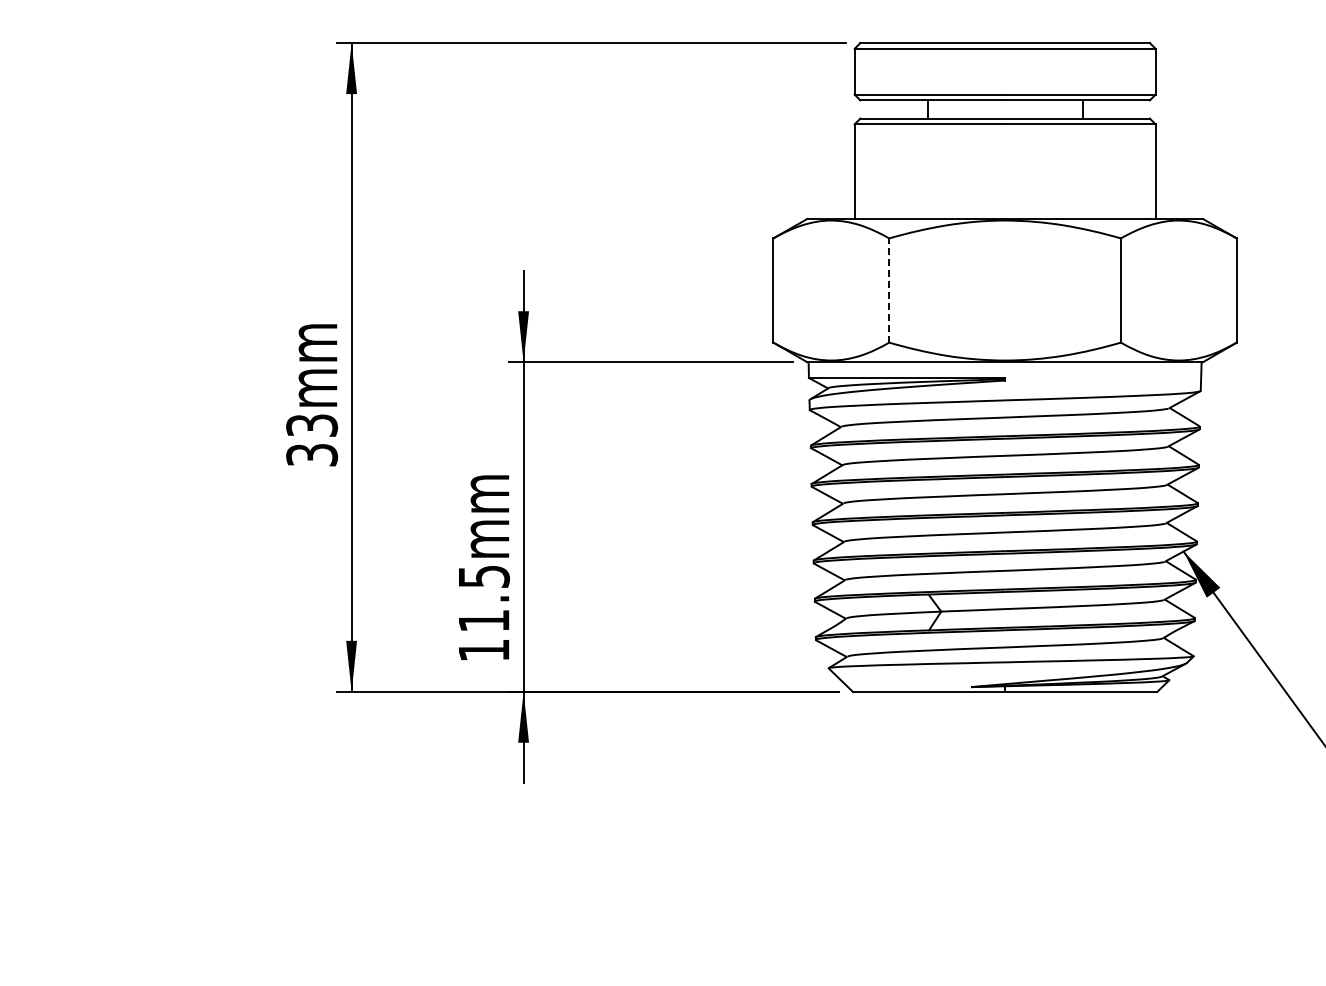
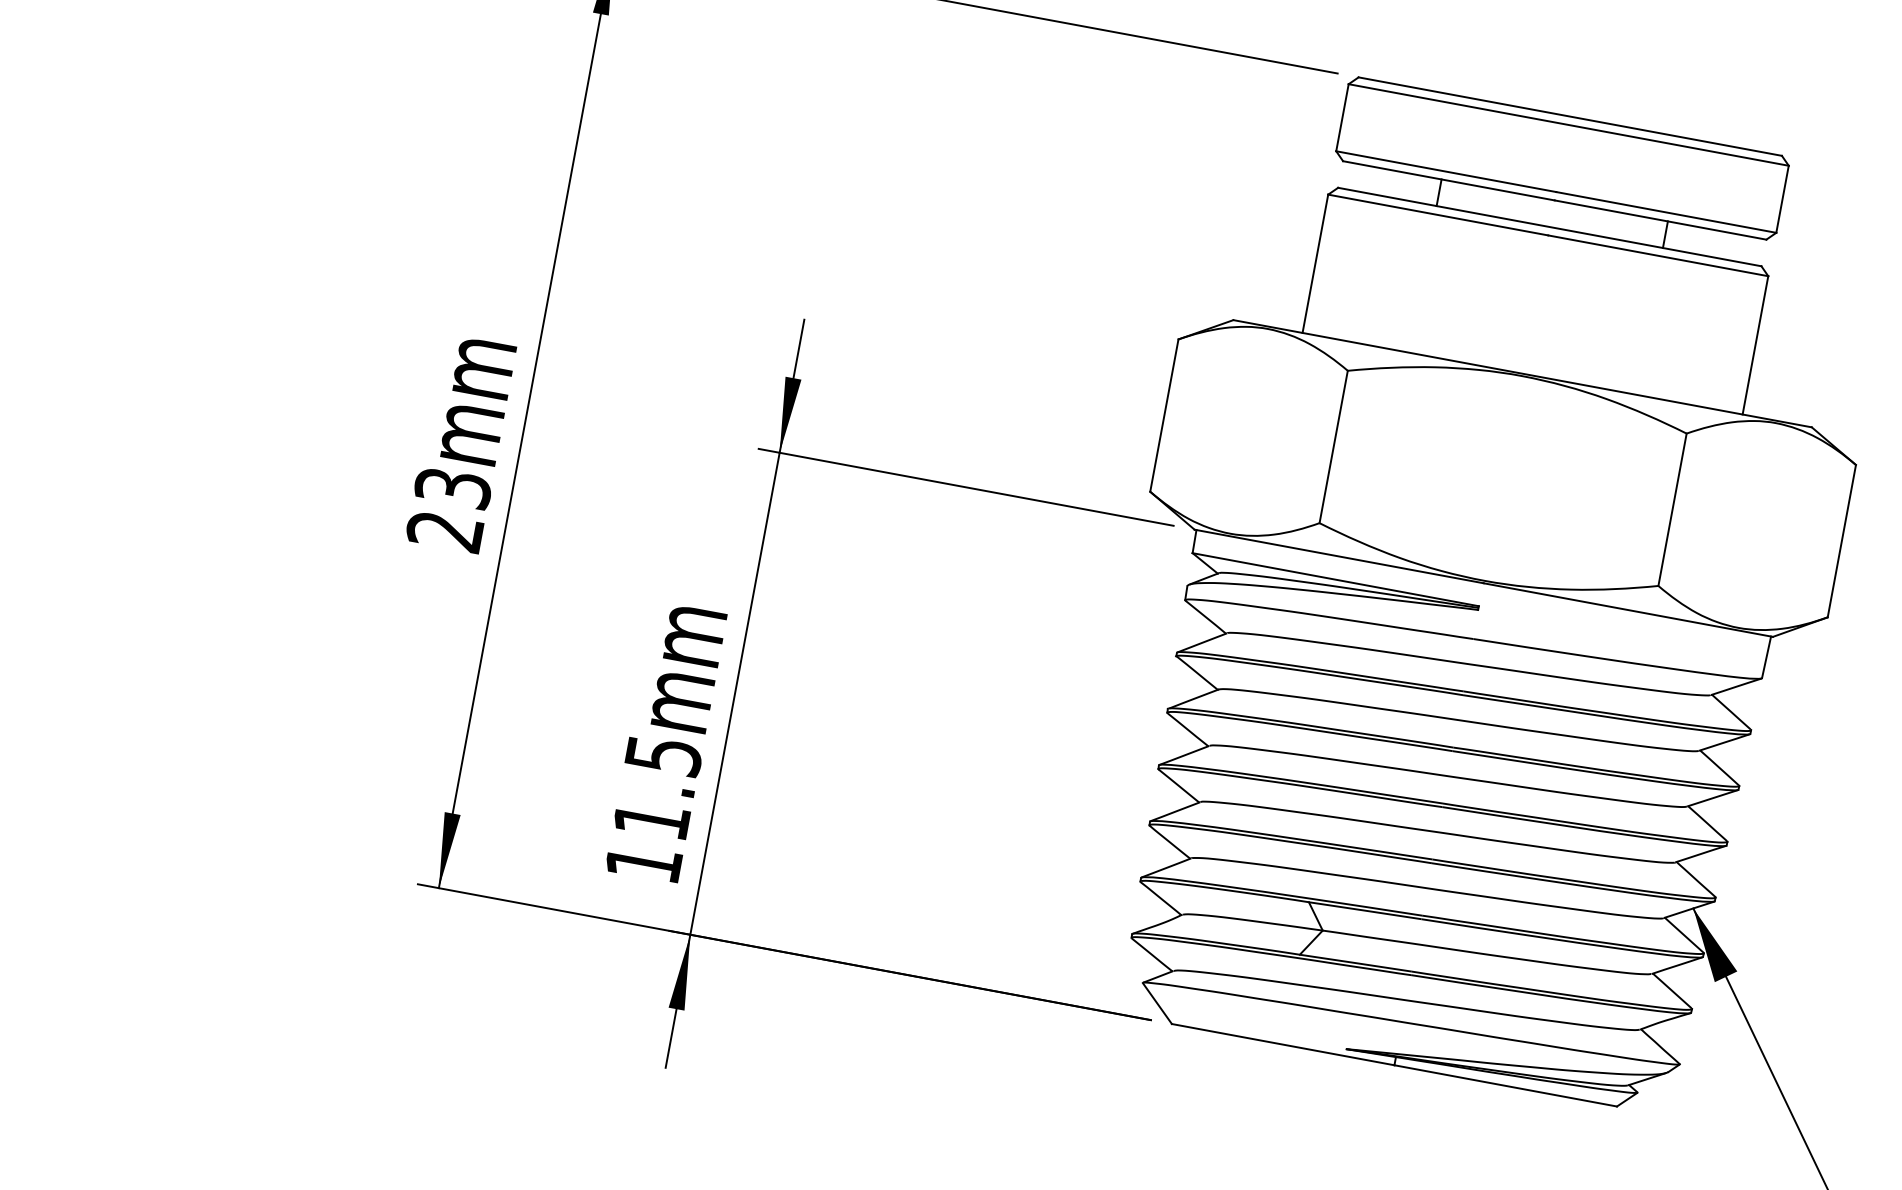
line: (889, 290) -> (1334, 447), dashed -> solid
text: (312, 455) -> (445, 531), 33mm -> 23mm

